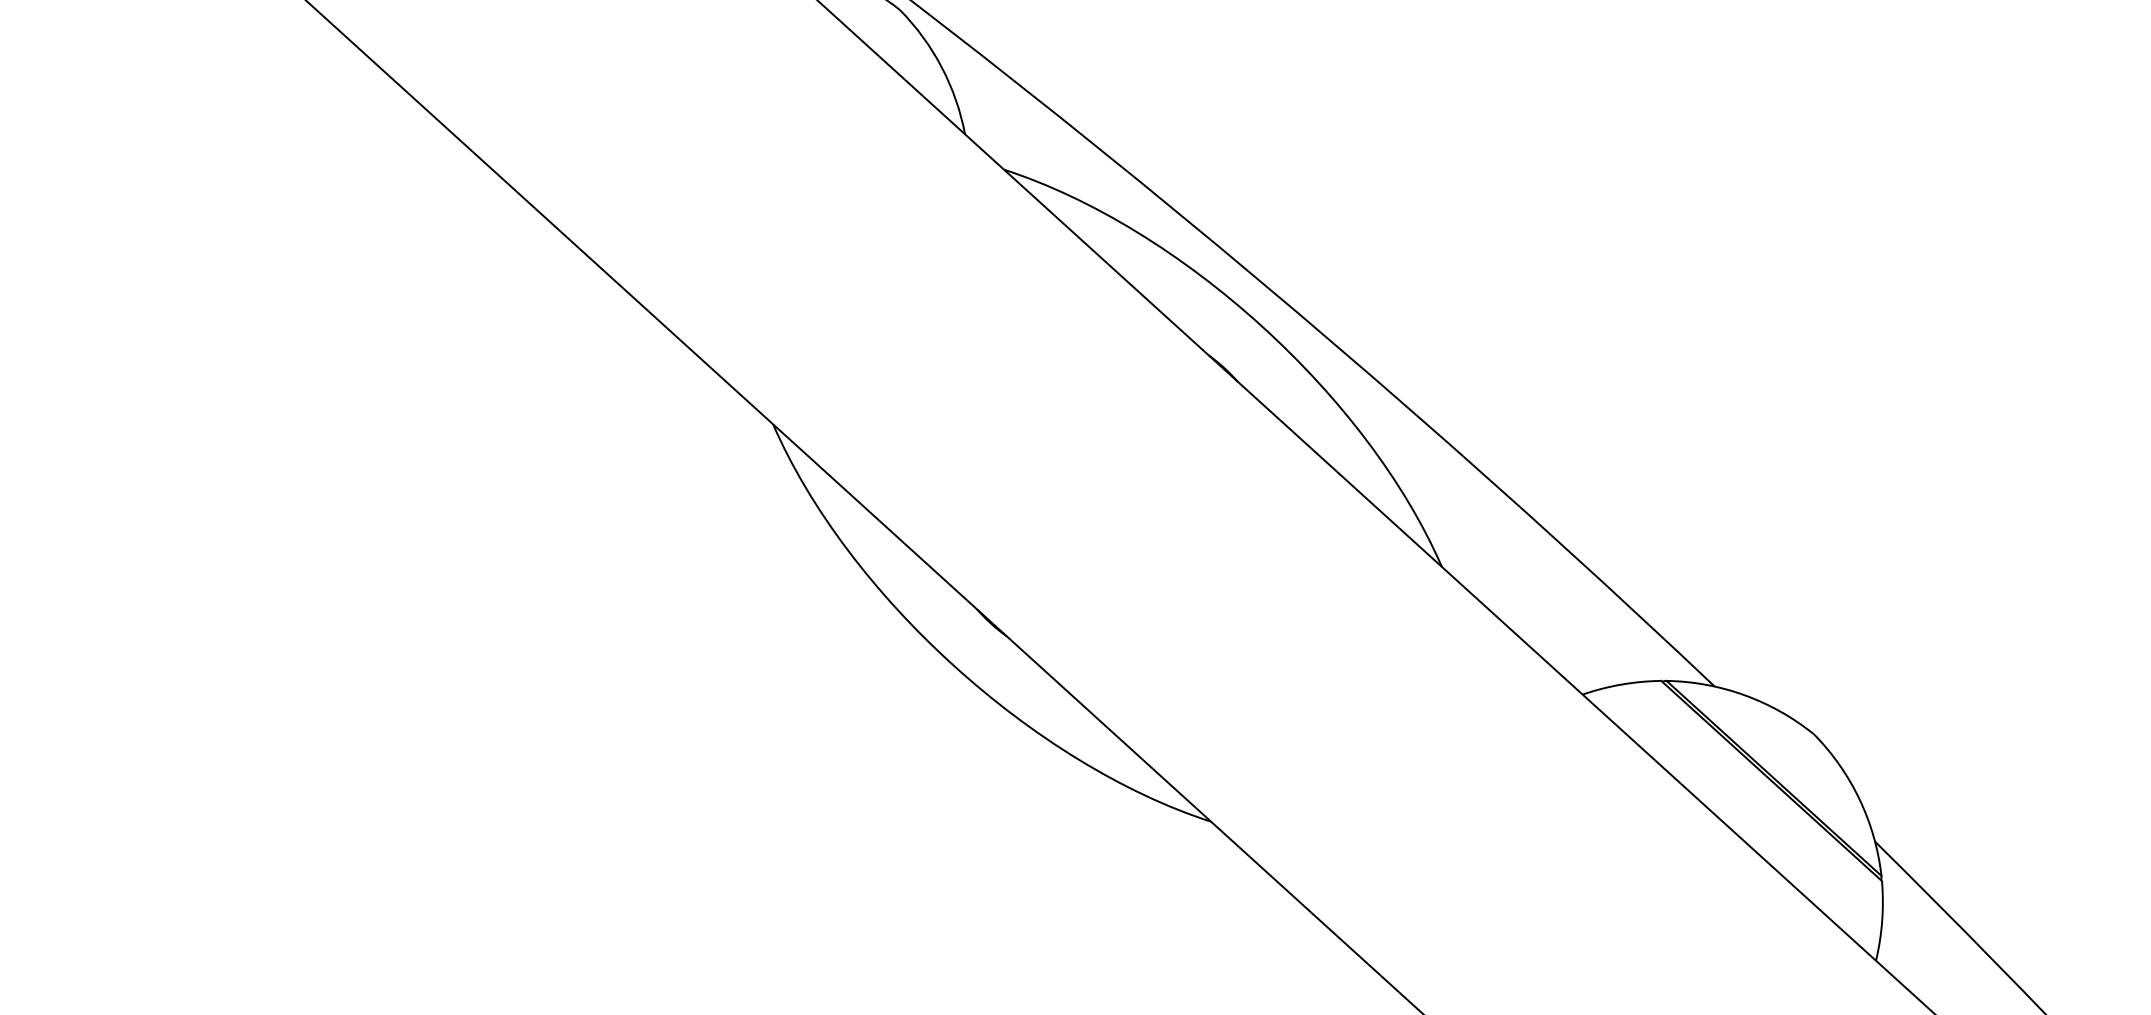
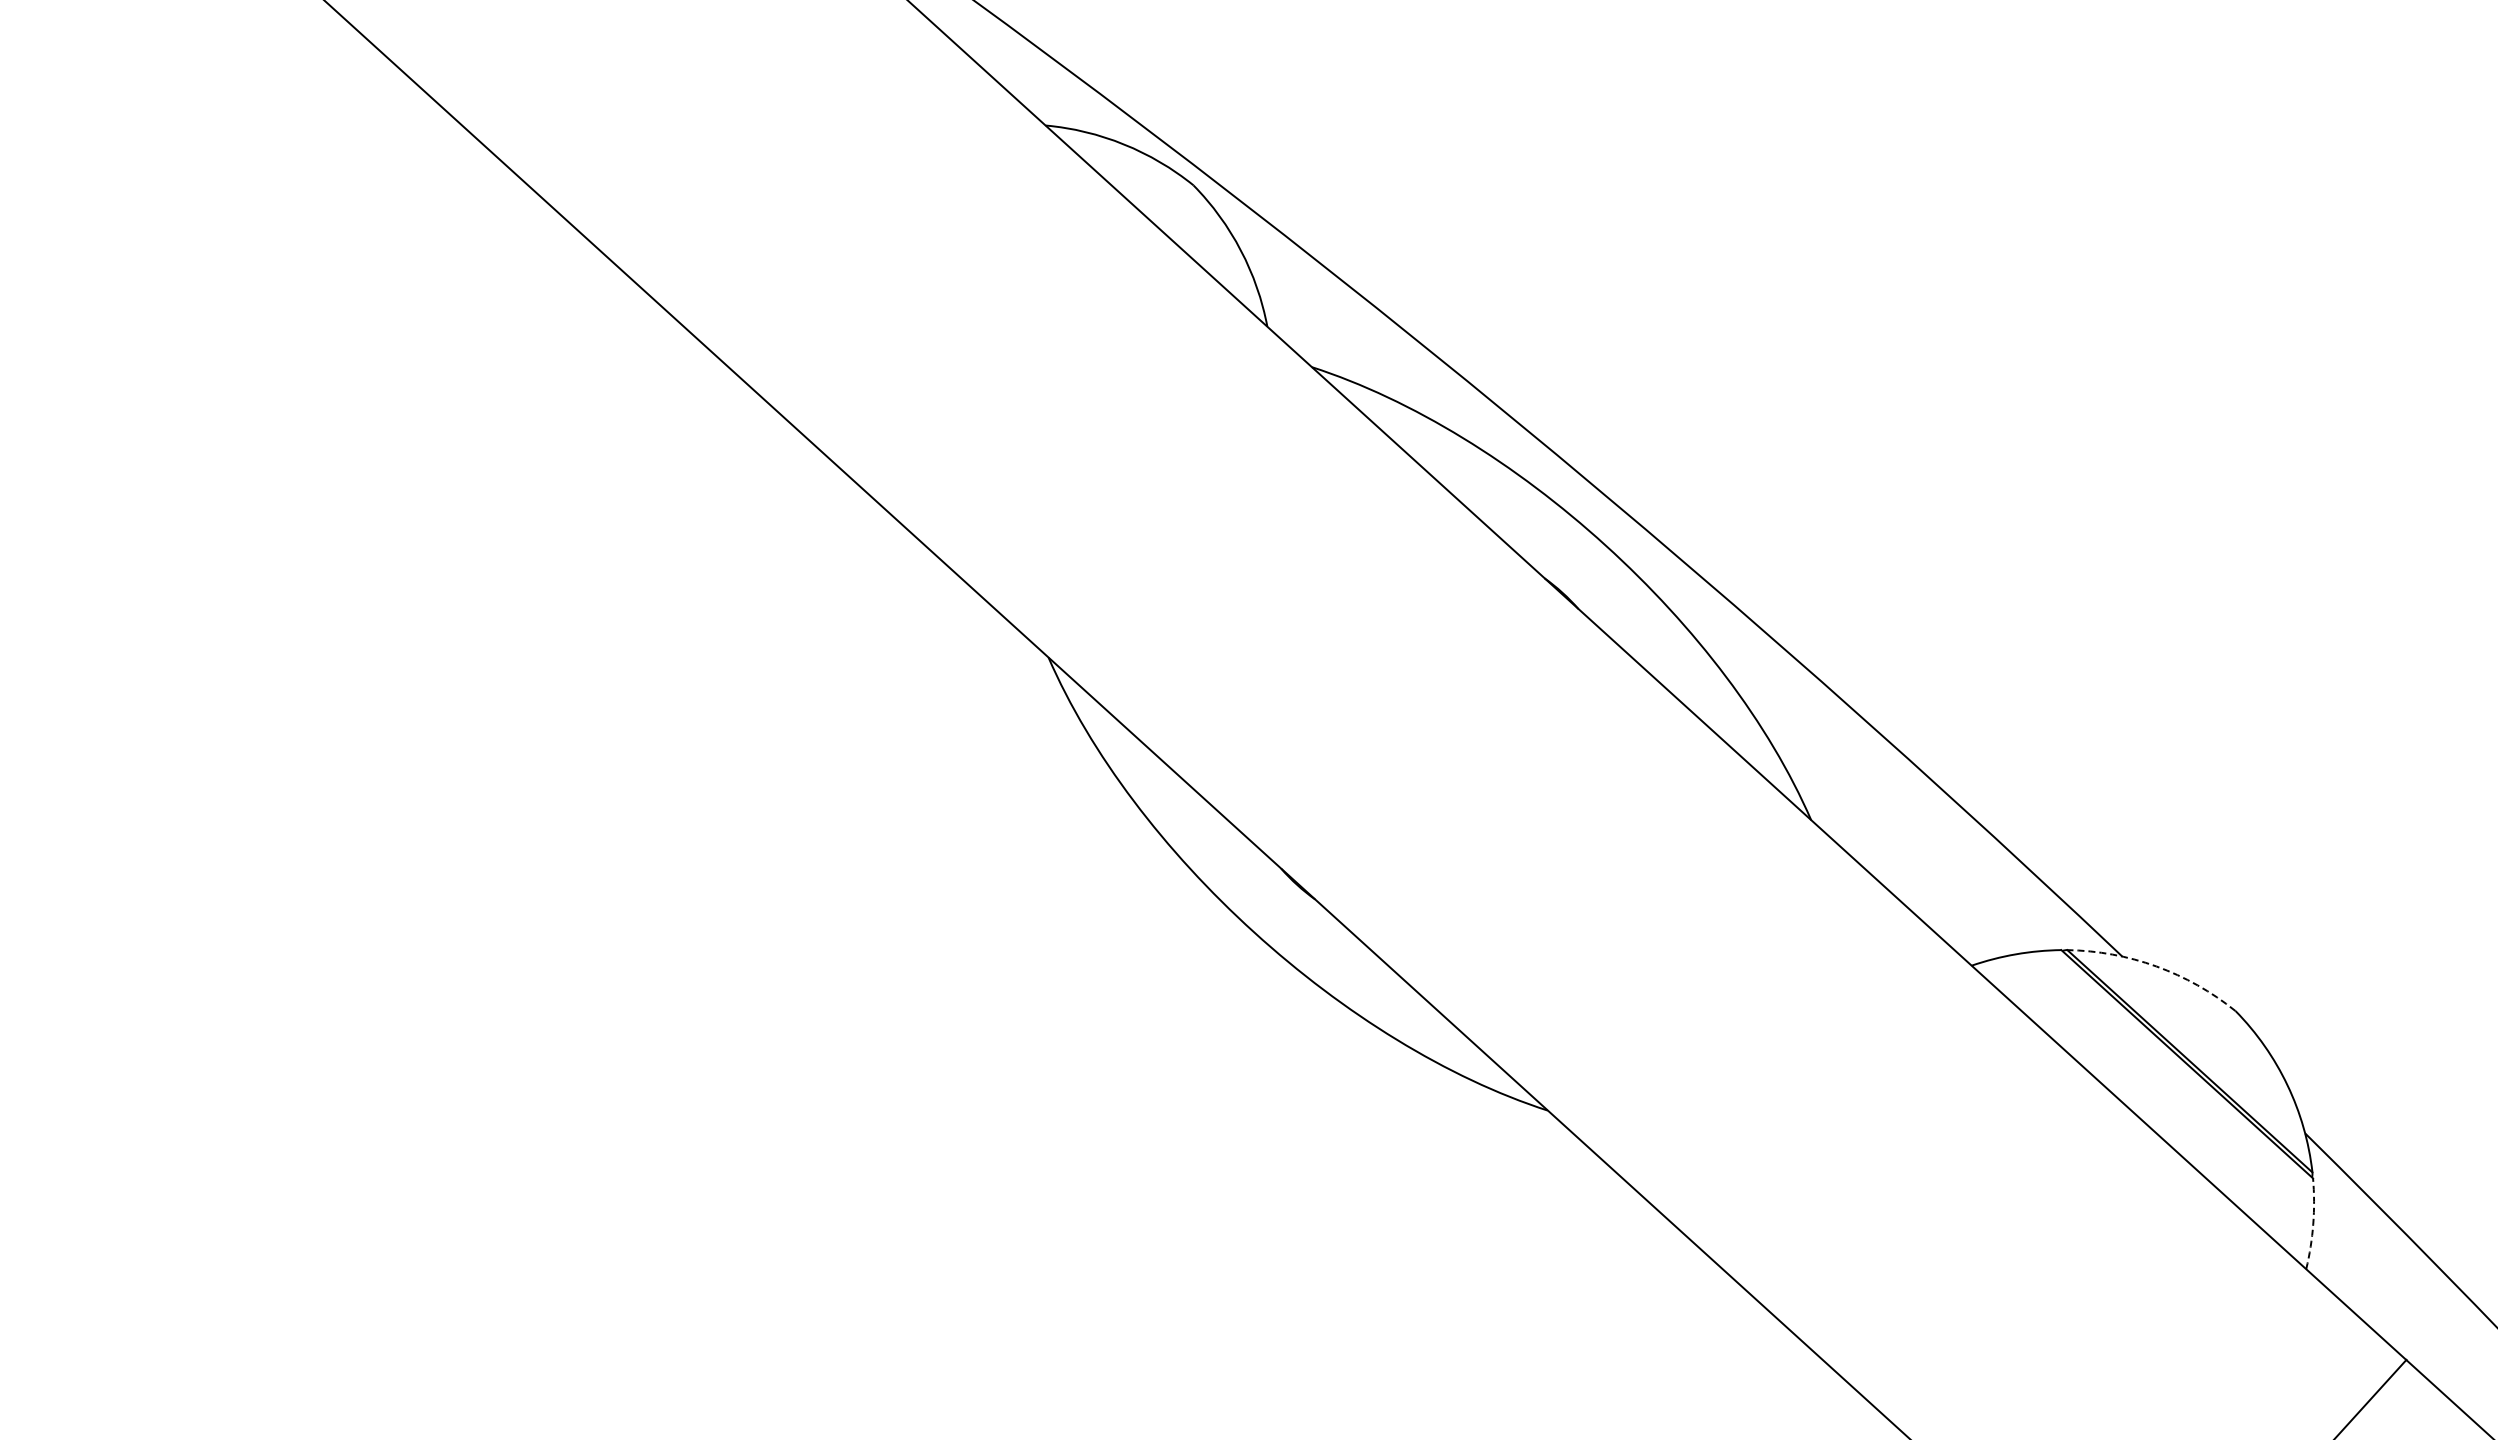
arc: (1744, 695) -> (2156, 966), solid -> dashed
arc: (1882, 921) -> (2313, 1224), solid -> dashed

